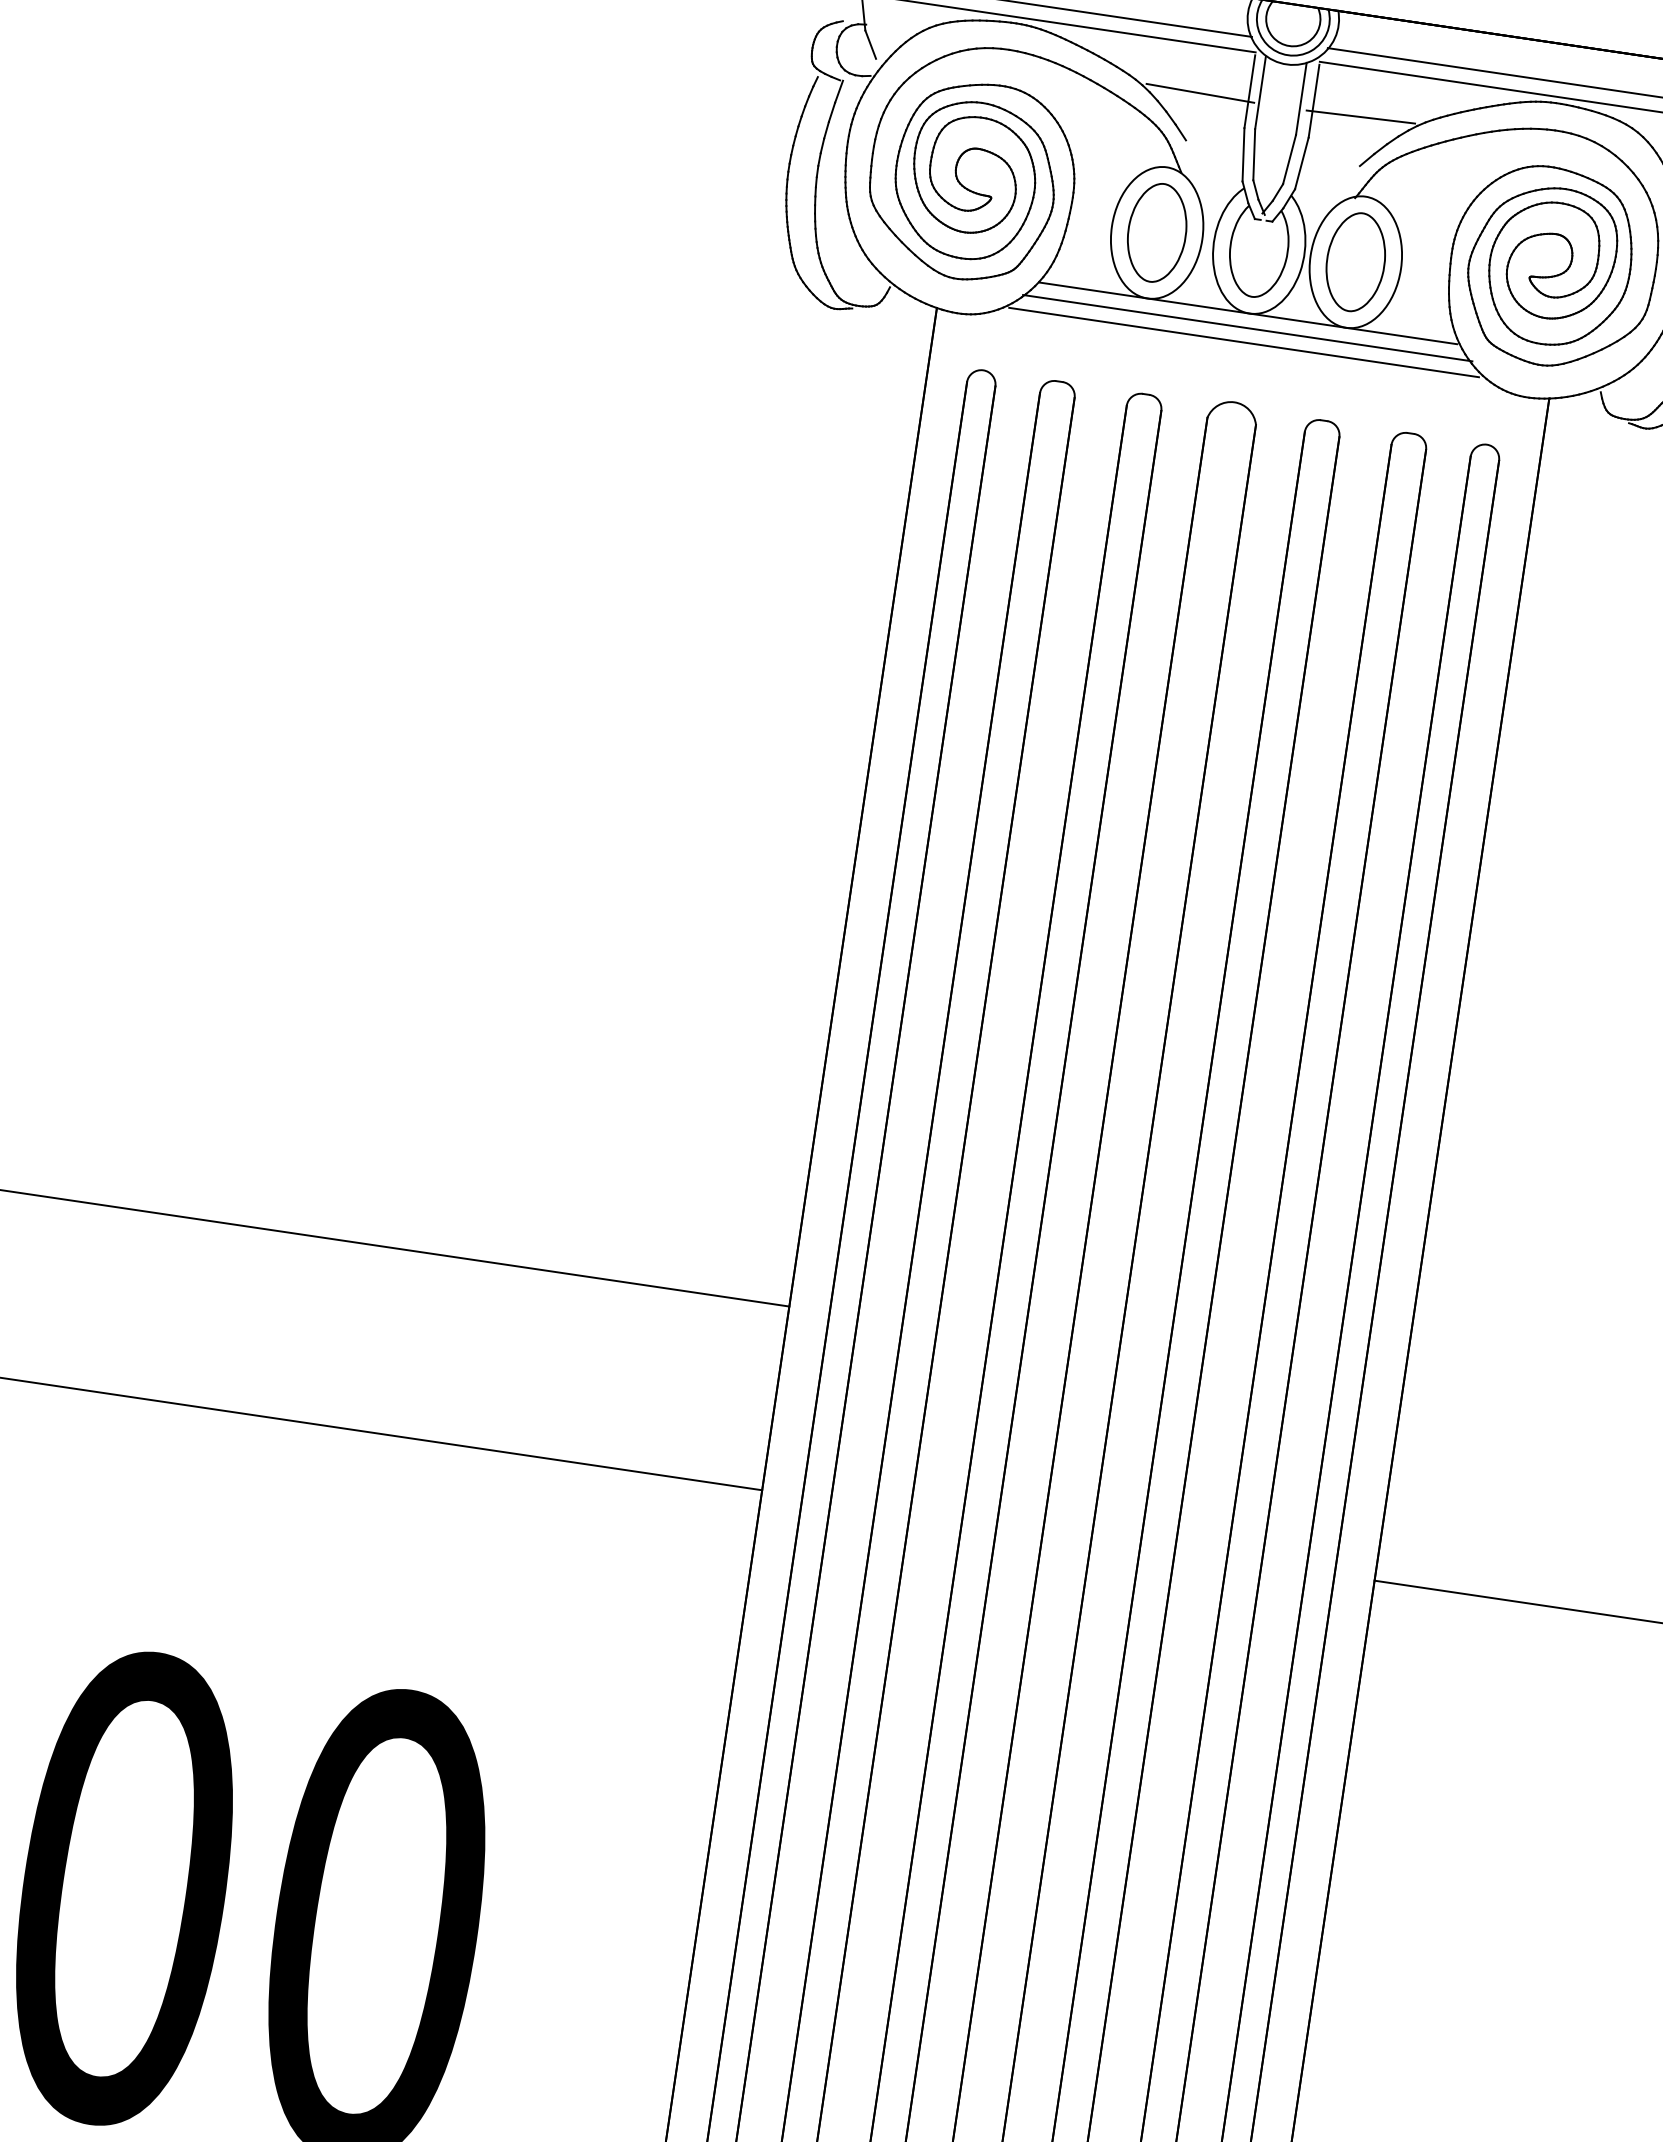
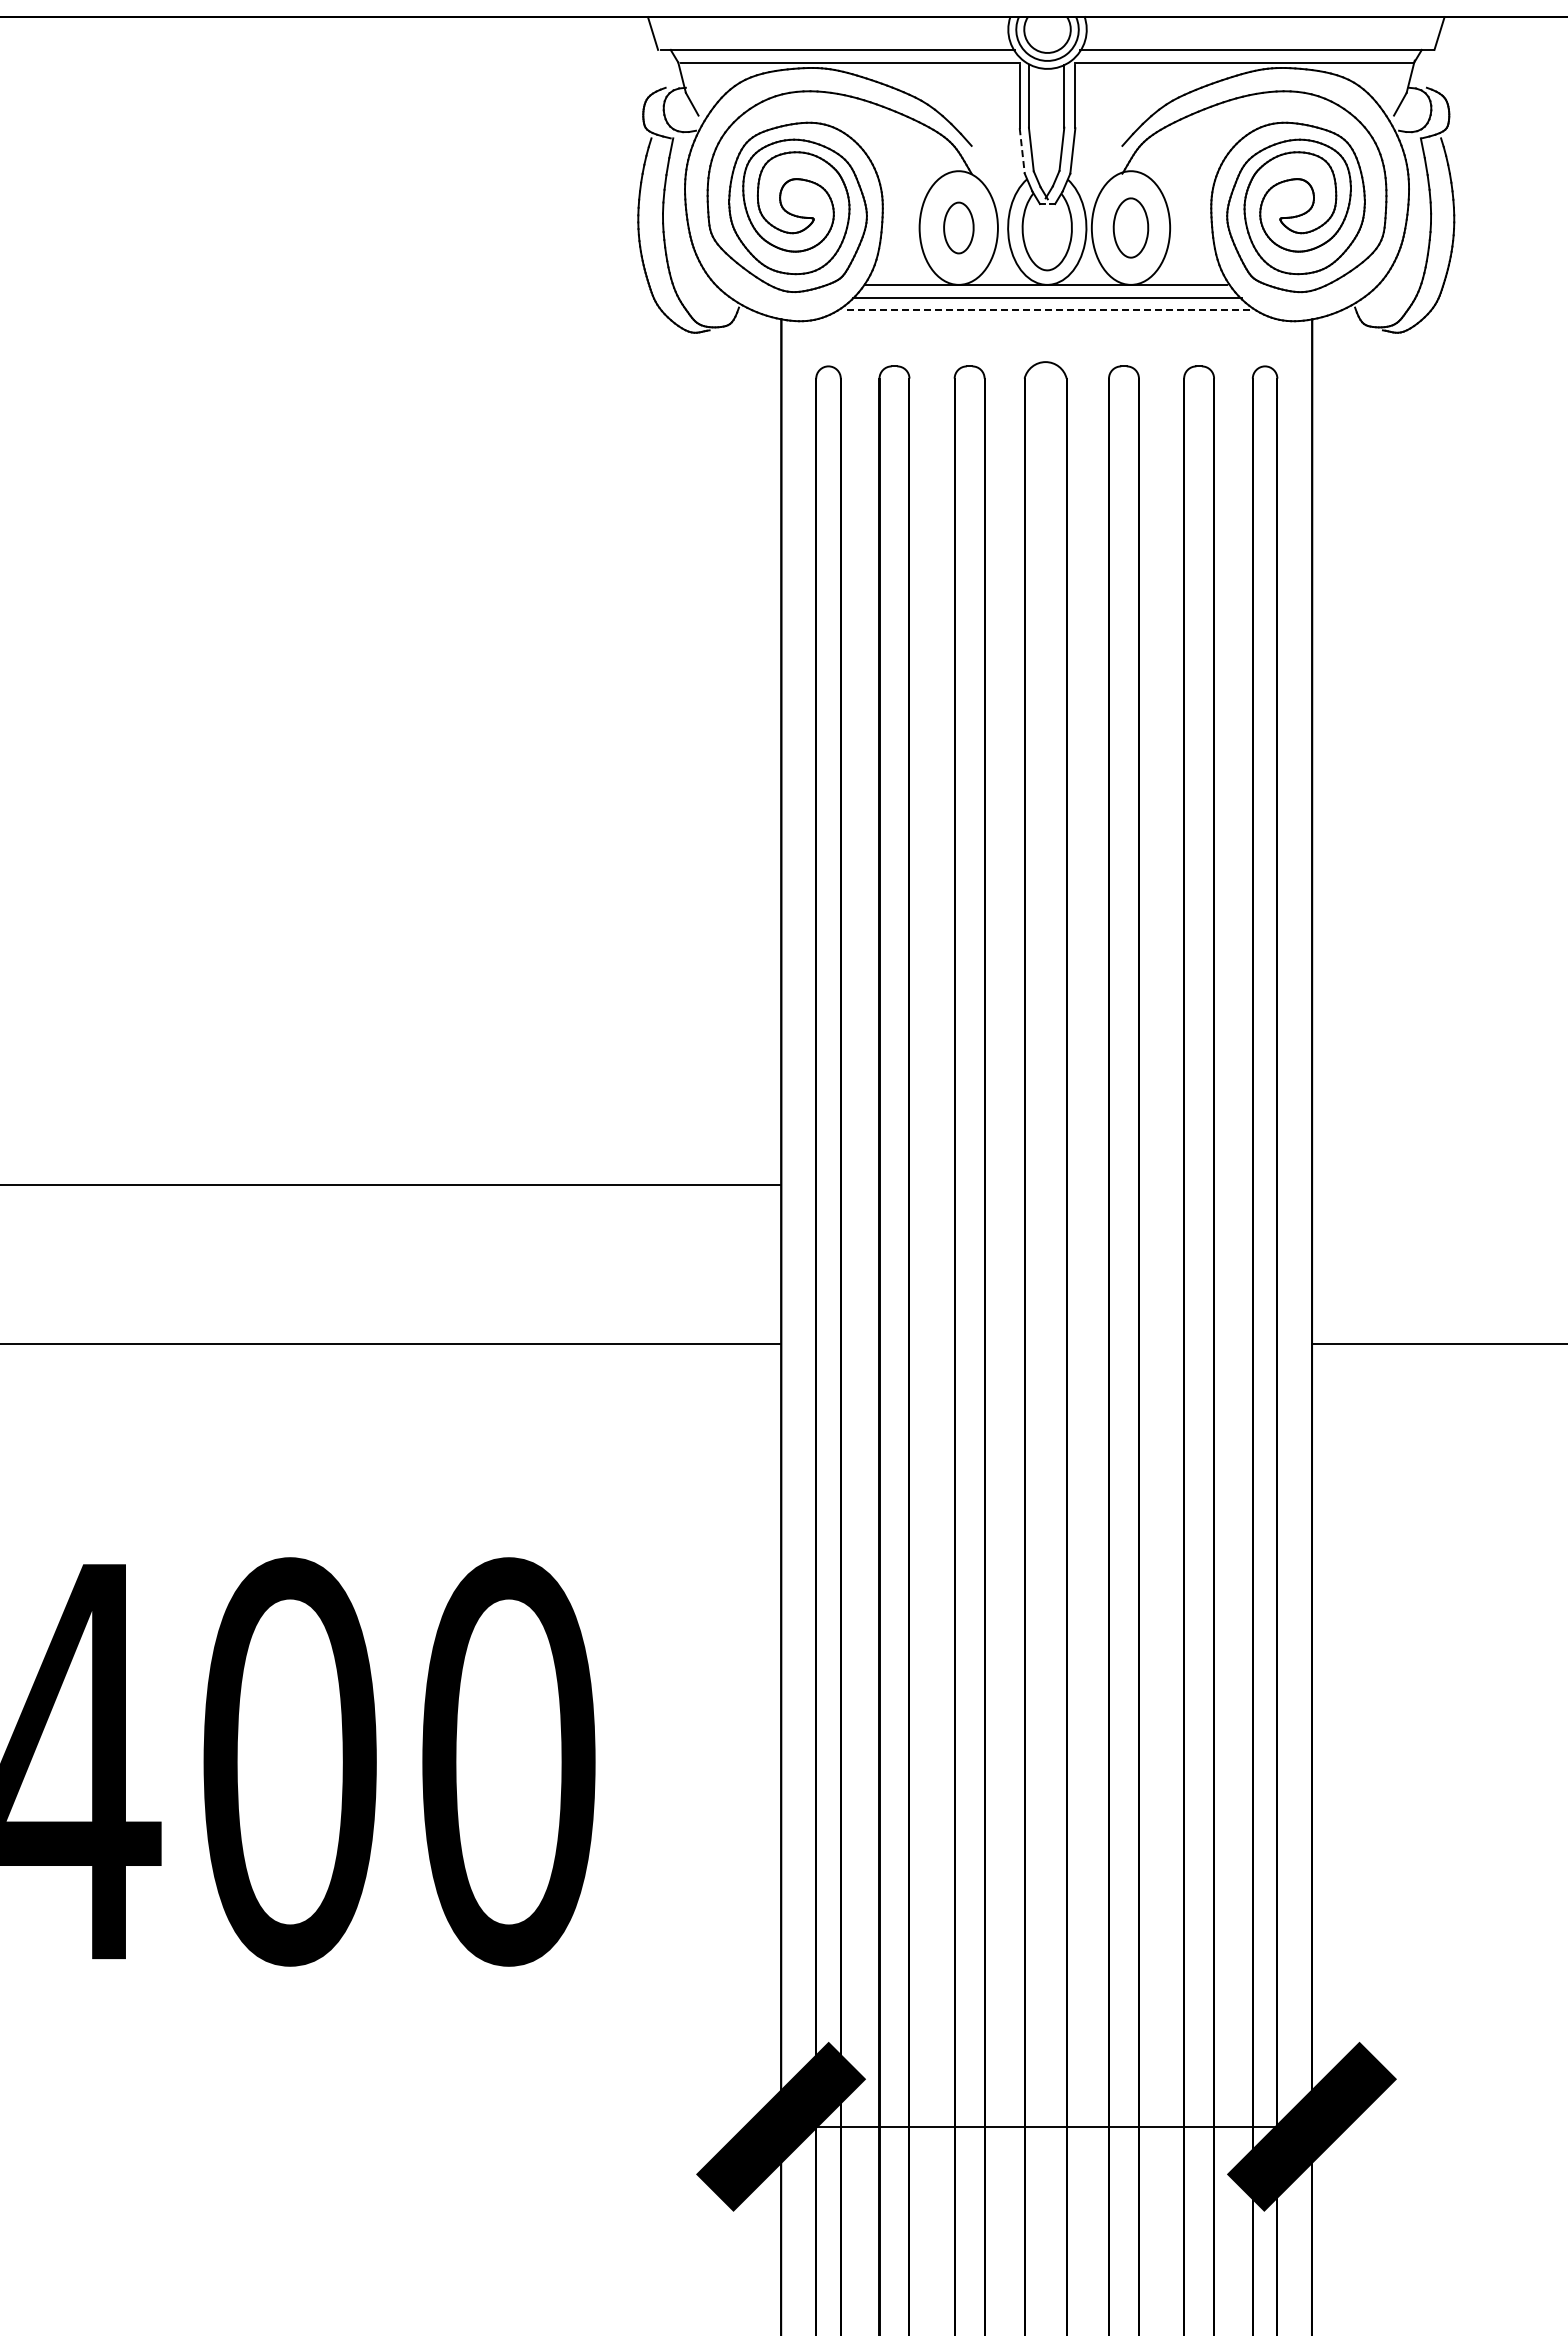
line: (1199, 92) -> (977, 103), removed
line: (1360, 116) -> (1116, 103), removed
line: (1243, 154) -> (1022, 150), solid -> dashed
part: (1156, 232) -> (958, 227), size x0.6
part: (1355, 261) -> (1130, 227), size x0.7
line: (1244, 342) -> (1046, 310), solid -> dashed

